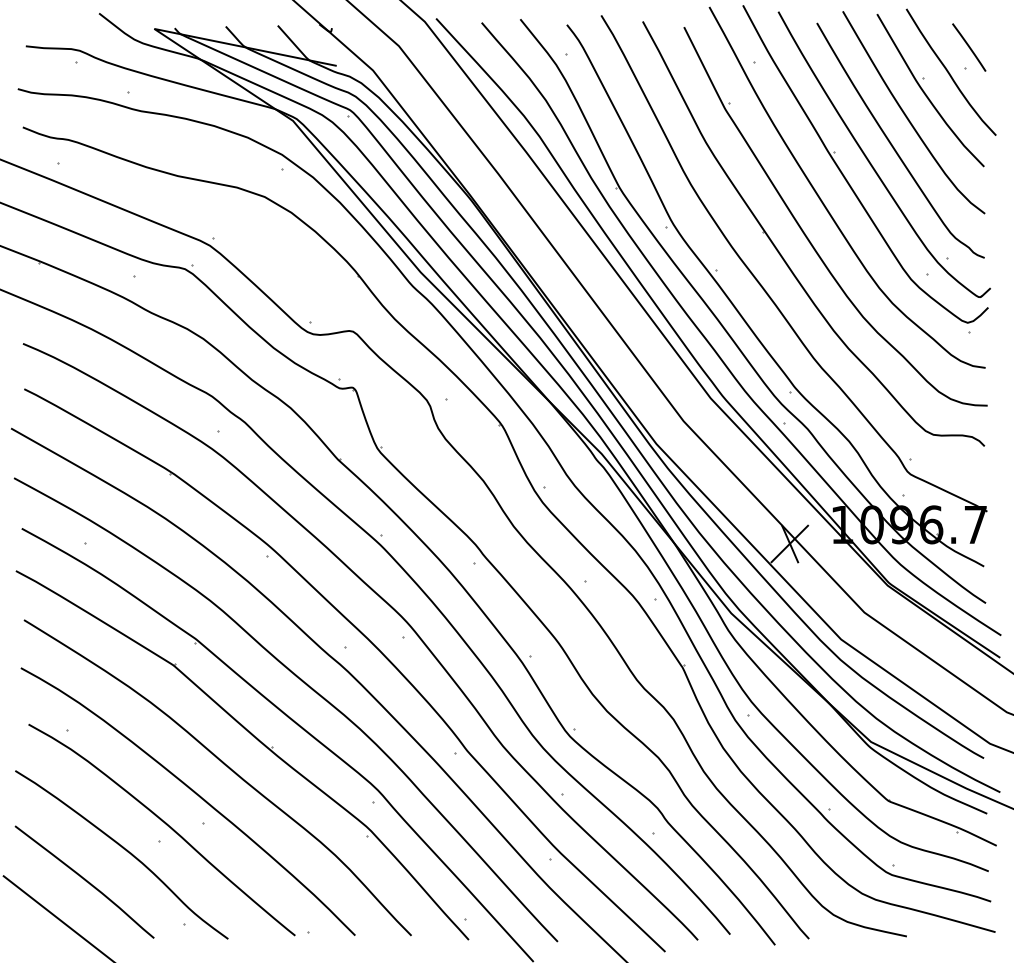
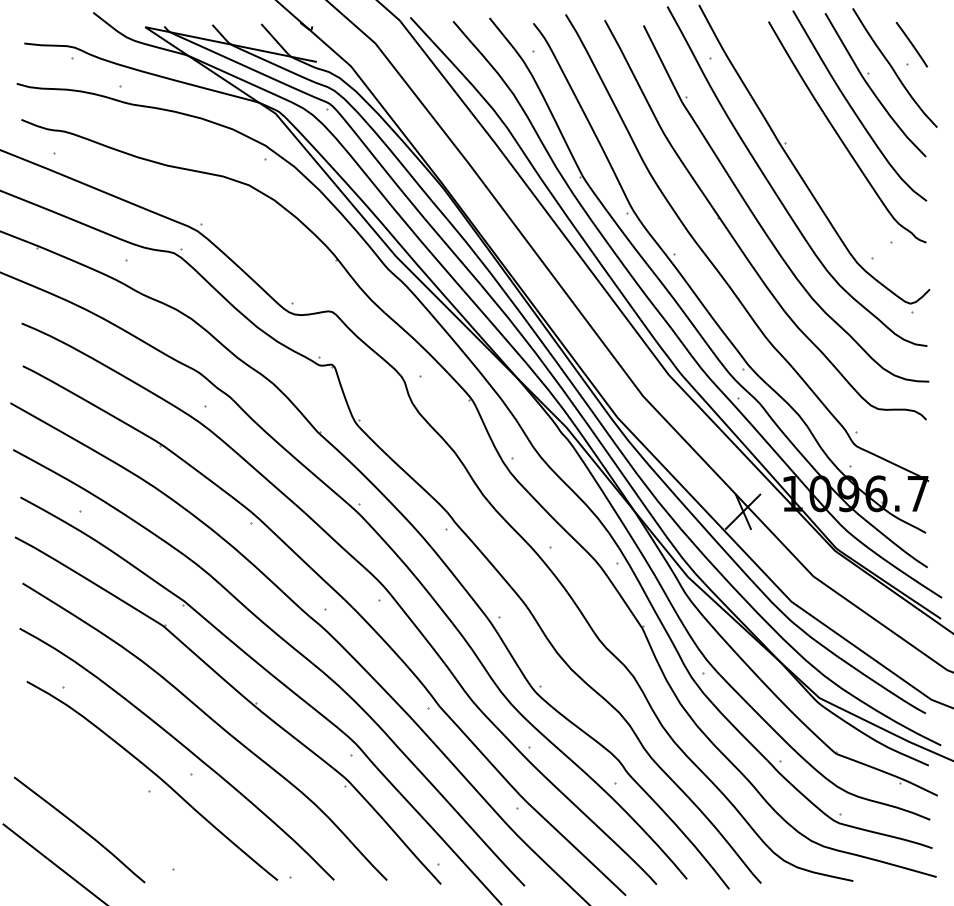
part: (870, 161) -> (819, 151), removed
curve: (123, 849) -> (116, 799), removed

